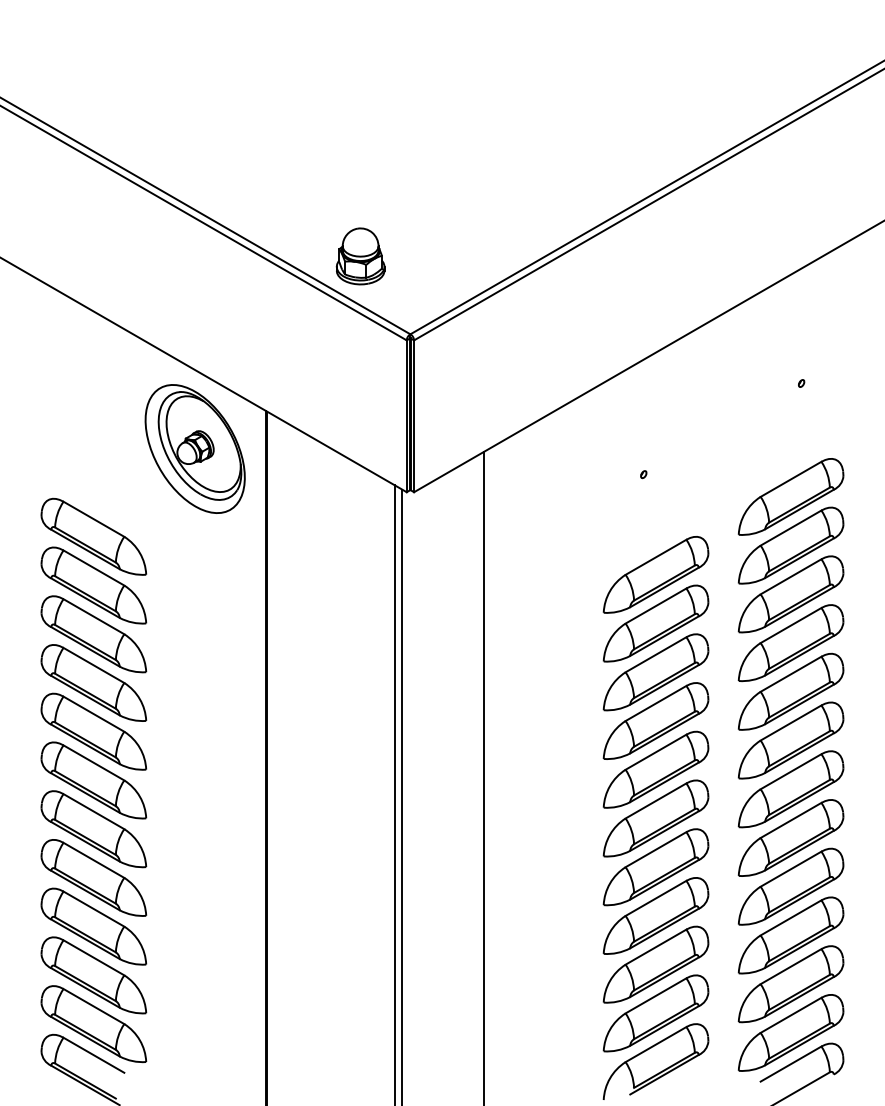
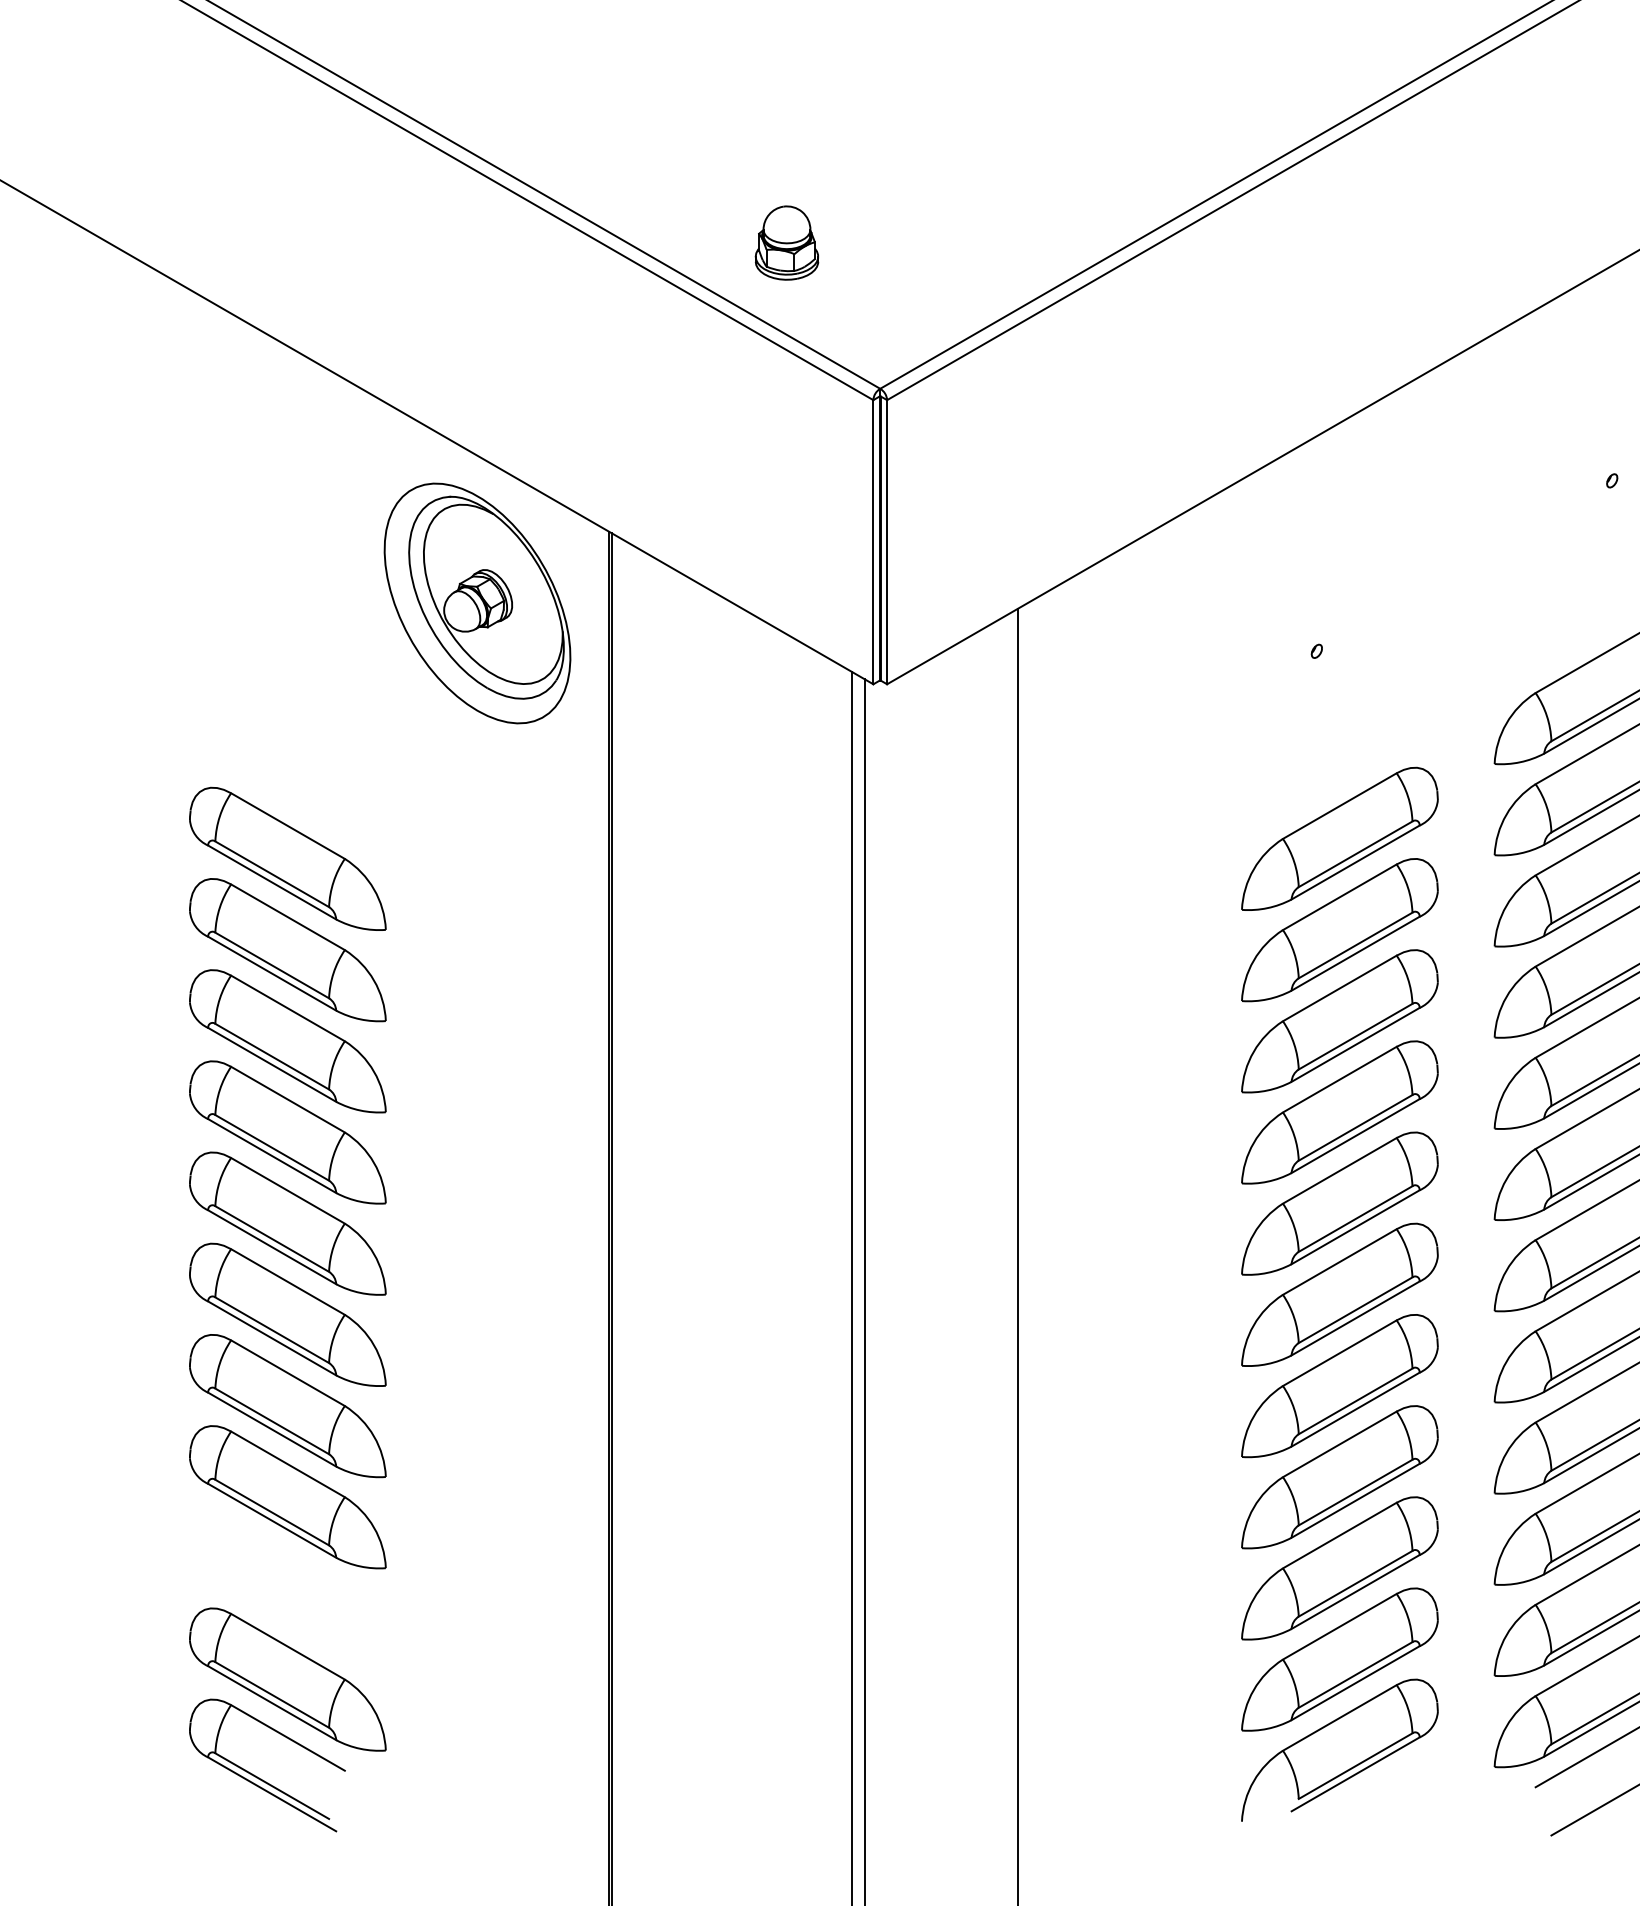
part: (360, 256) -> (786, 243), size x0.7
part: (93, 536) -> (287, 767), removed
part: (93, 975) -> (287, 1588), removed

